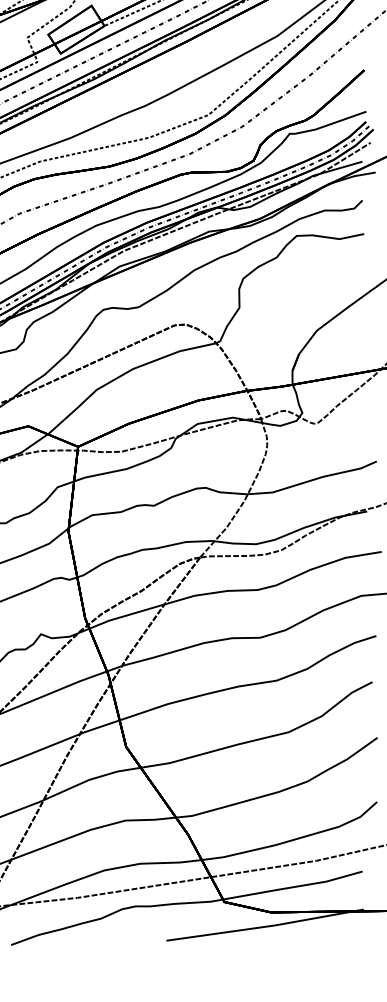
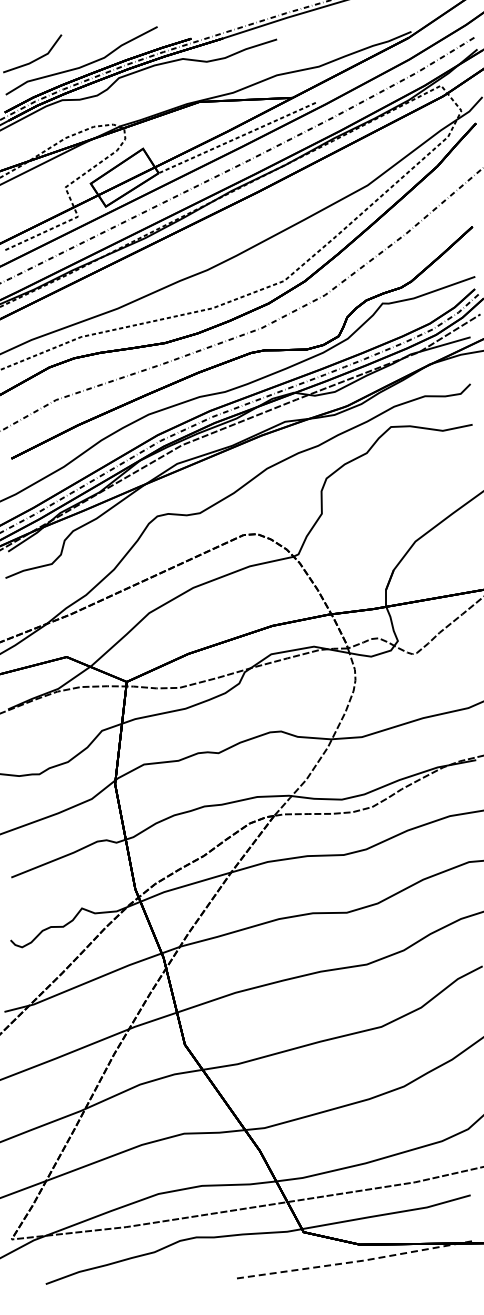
line: (264, 927) -> (352, 1262), solid -> dashed

